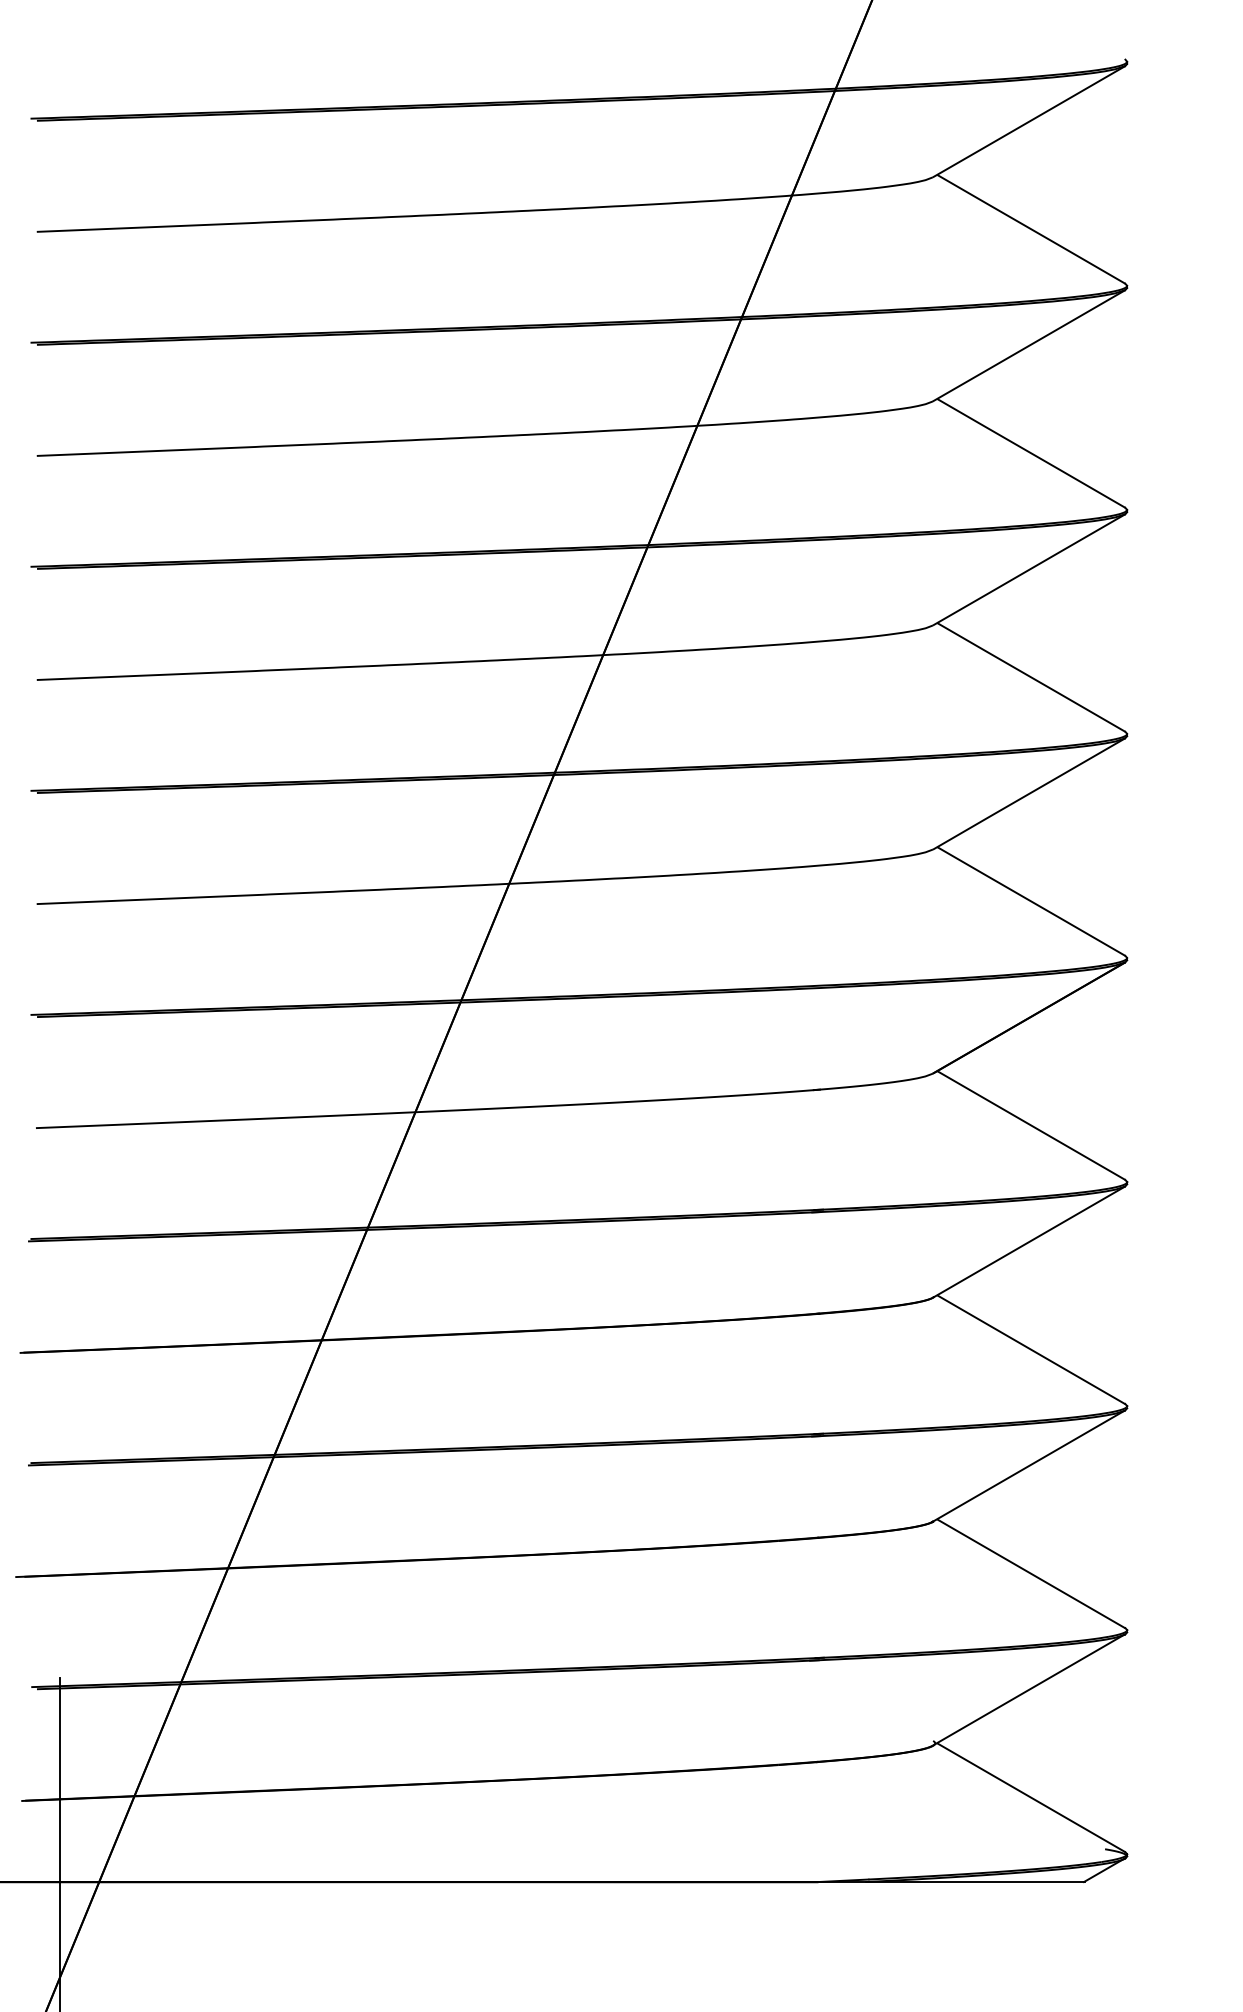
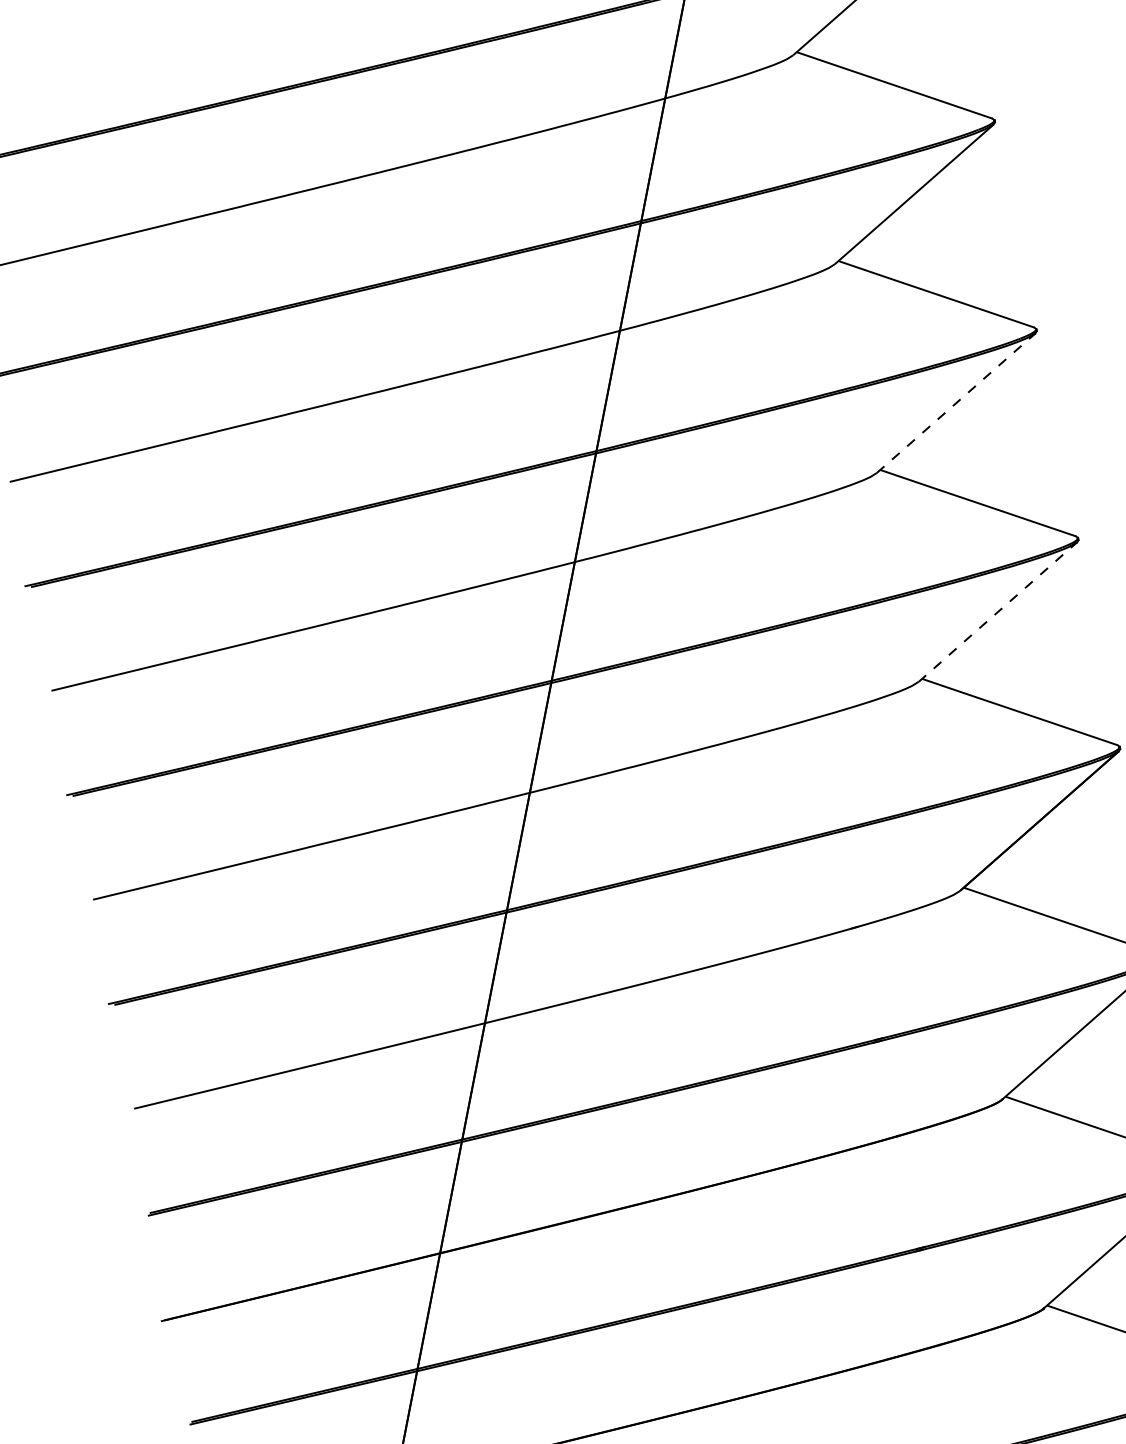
line: (1029, 569) -> (956, 402), solid -> dashed
line: (1029, 793) -> (998, 611), solid -> dashed

